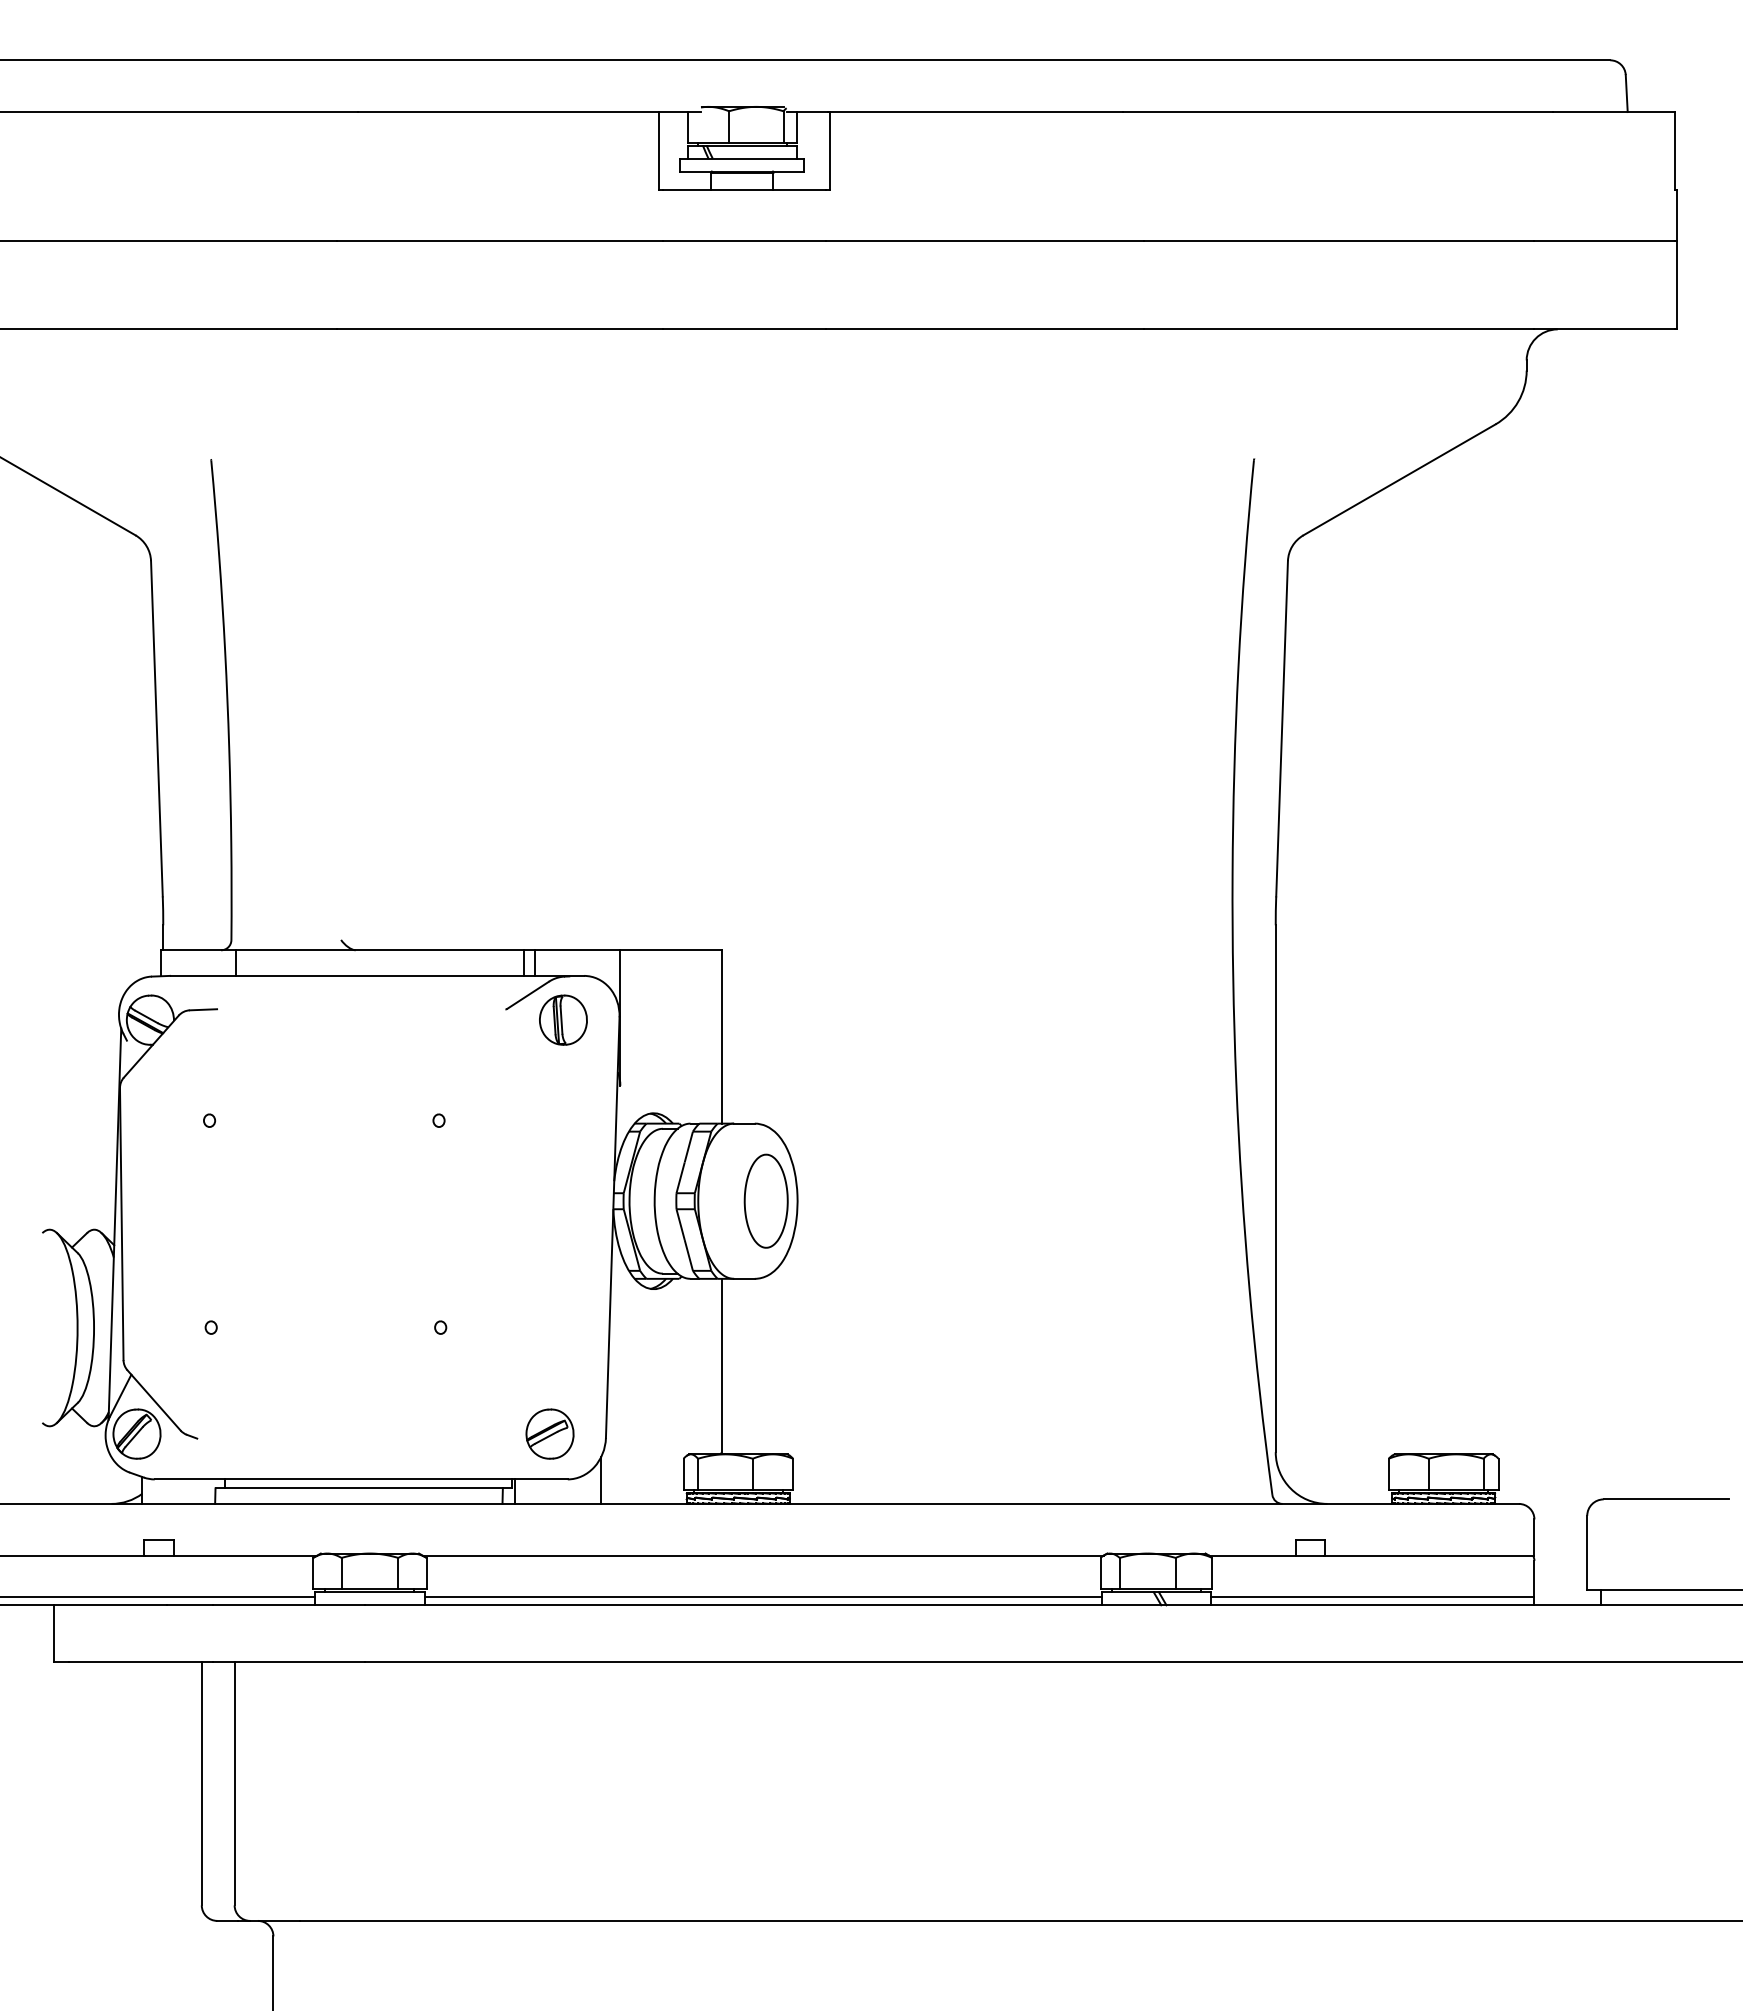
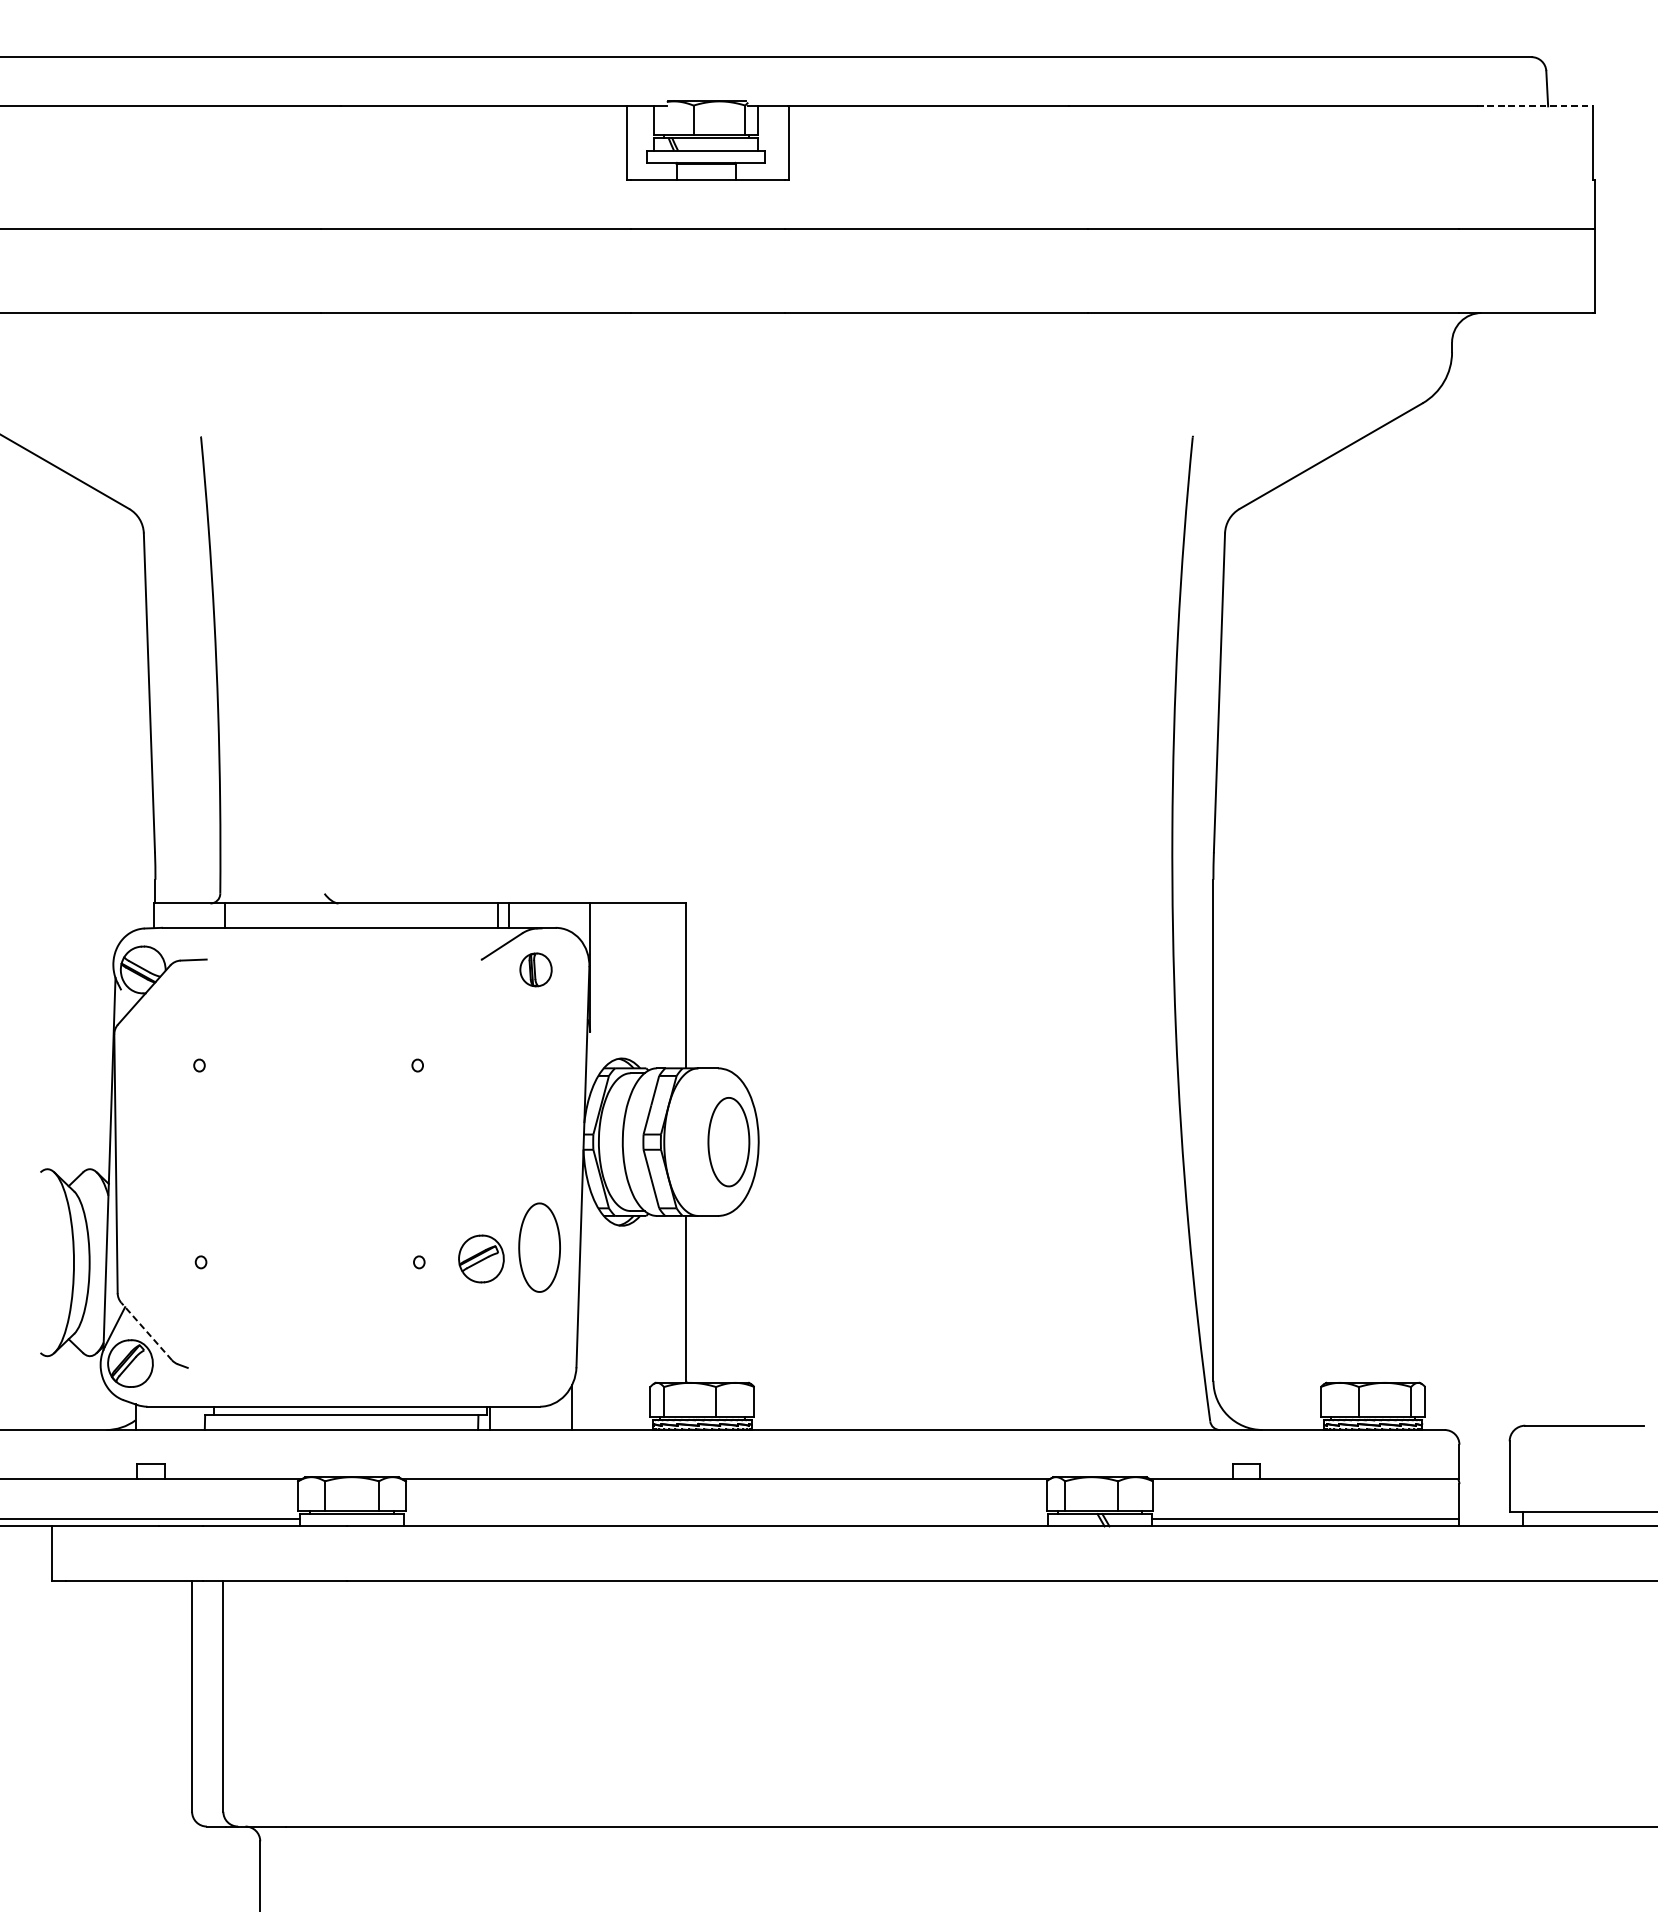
line: (1613, 112) -> (1534, 106), solid -> dashed
part: (563, 1019) -> (536, 969), size x0.7
part: (566, 1311) -> (538, 1247), added
line: (153, 1400) -> (146, 1331), solid -> dashed
part: (549, 1433) -> (480, 1258), moved
line: (762, 1597) -> (725, 1518), removed

